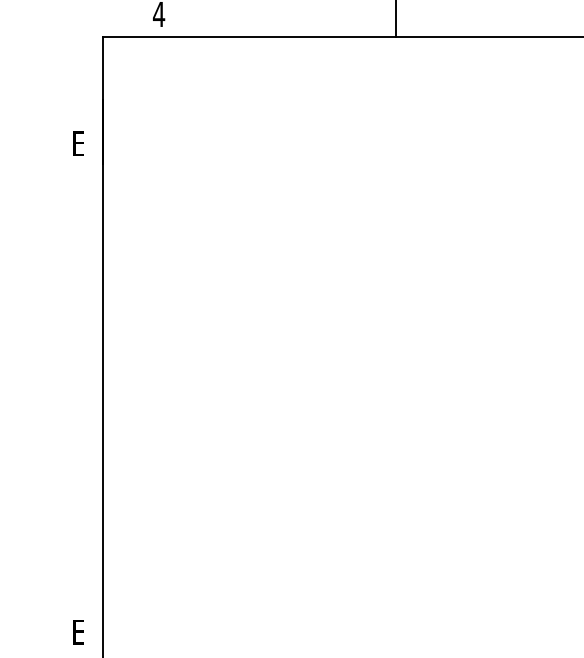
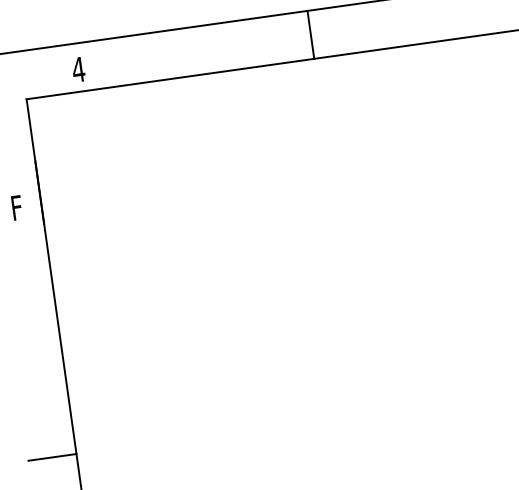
text: (79, 143) -> (18, 207), E -> F
line: (78, 397) -> (52, 456), added

